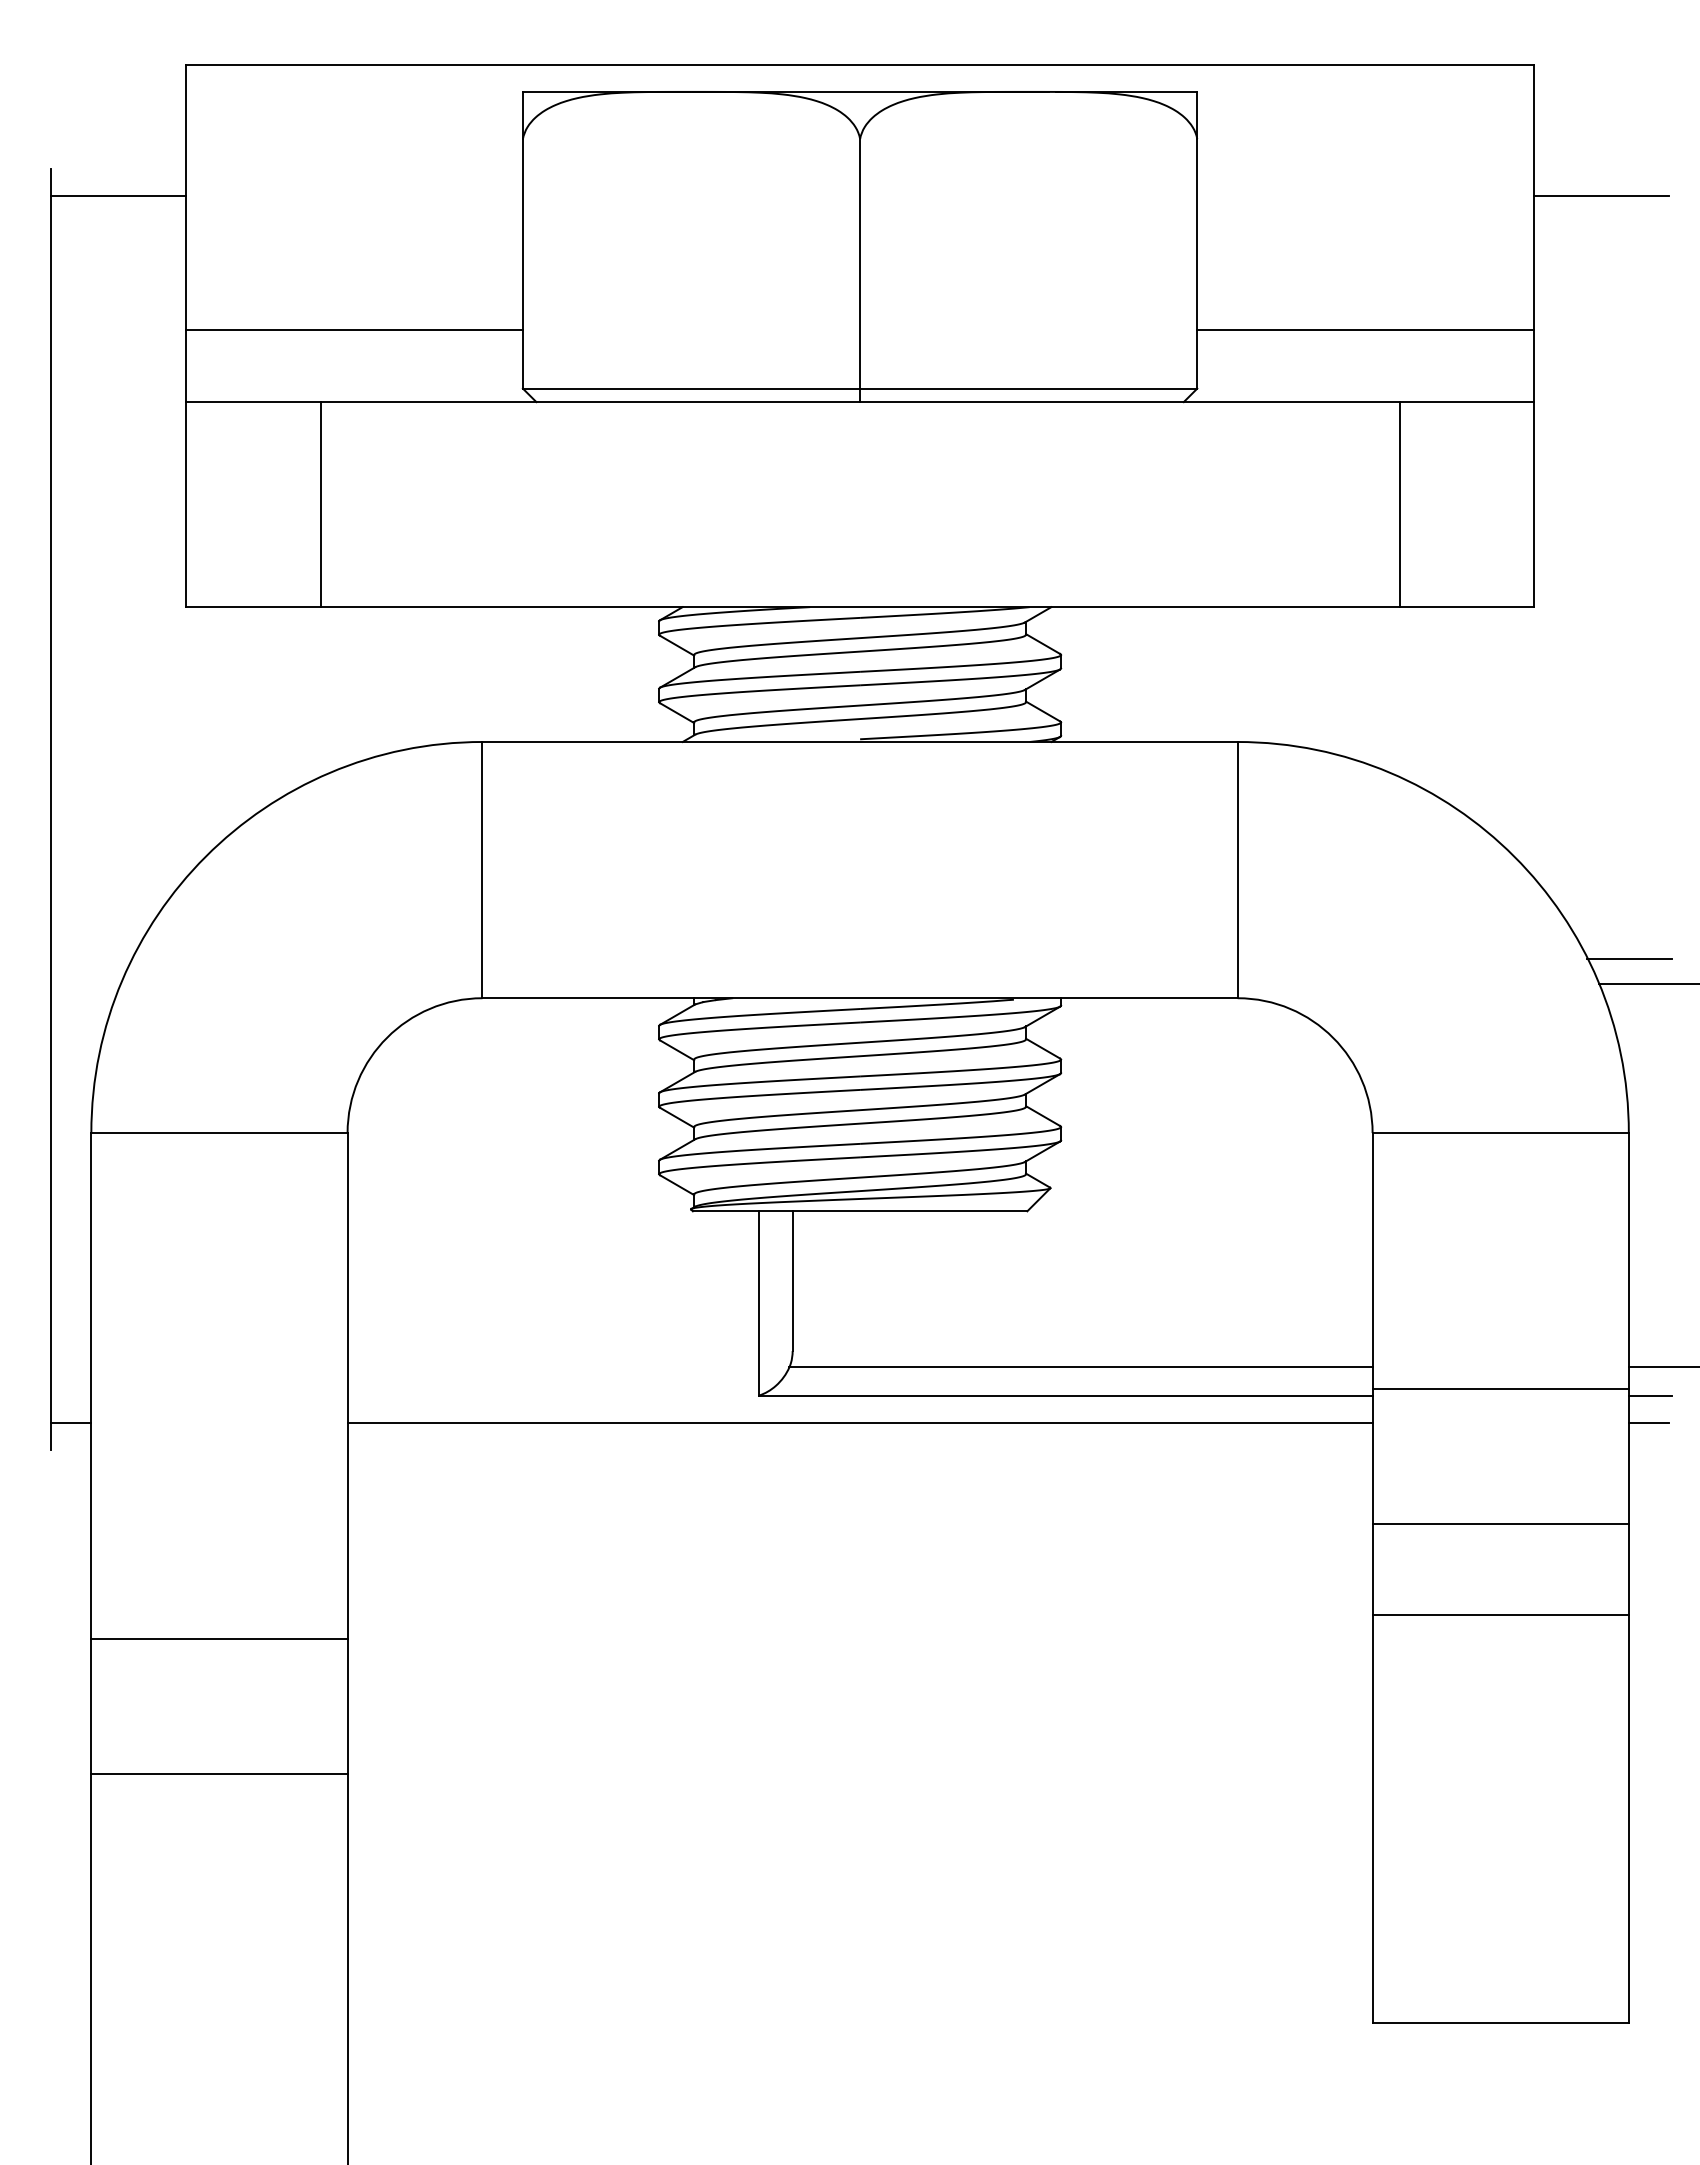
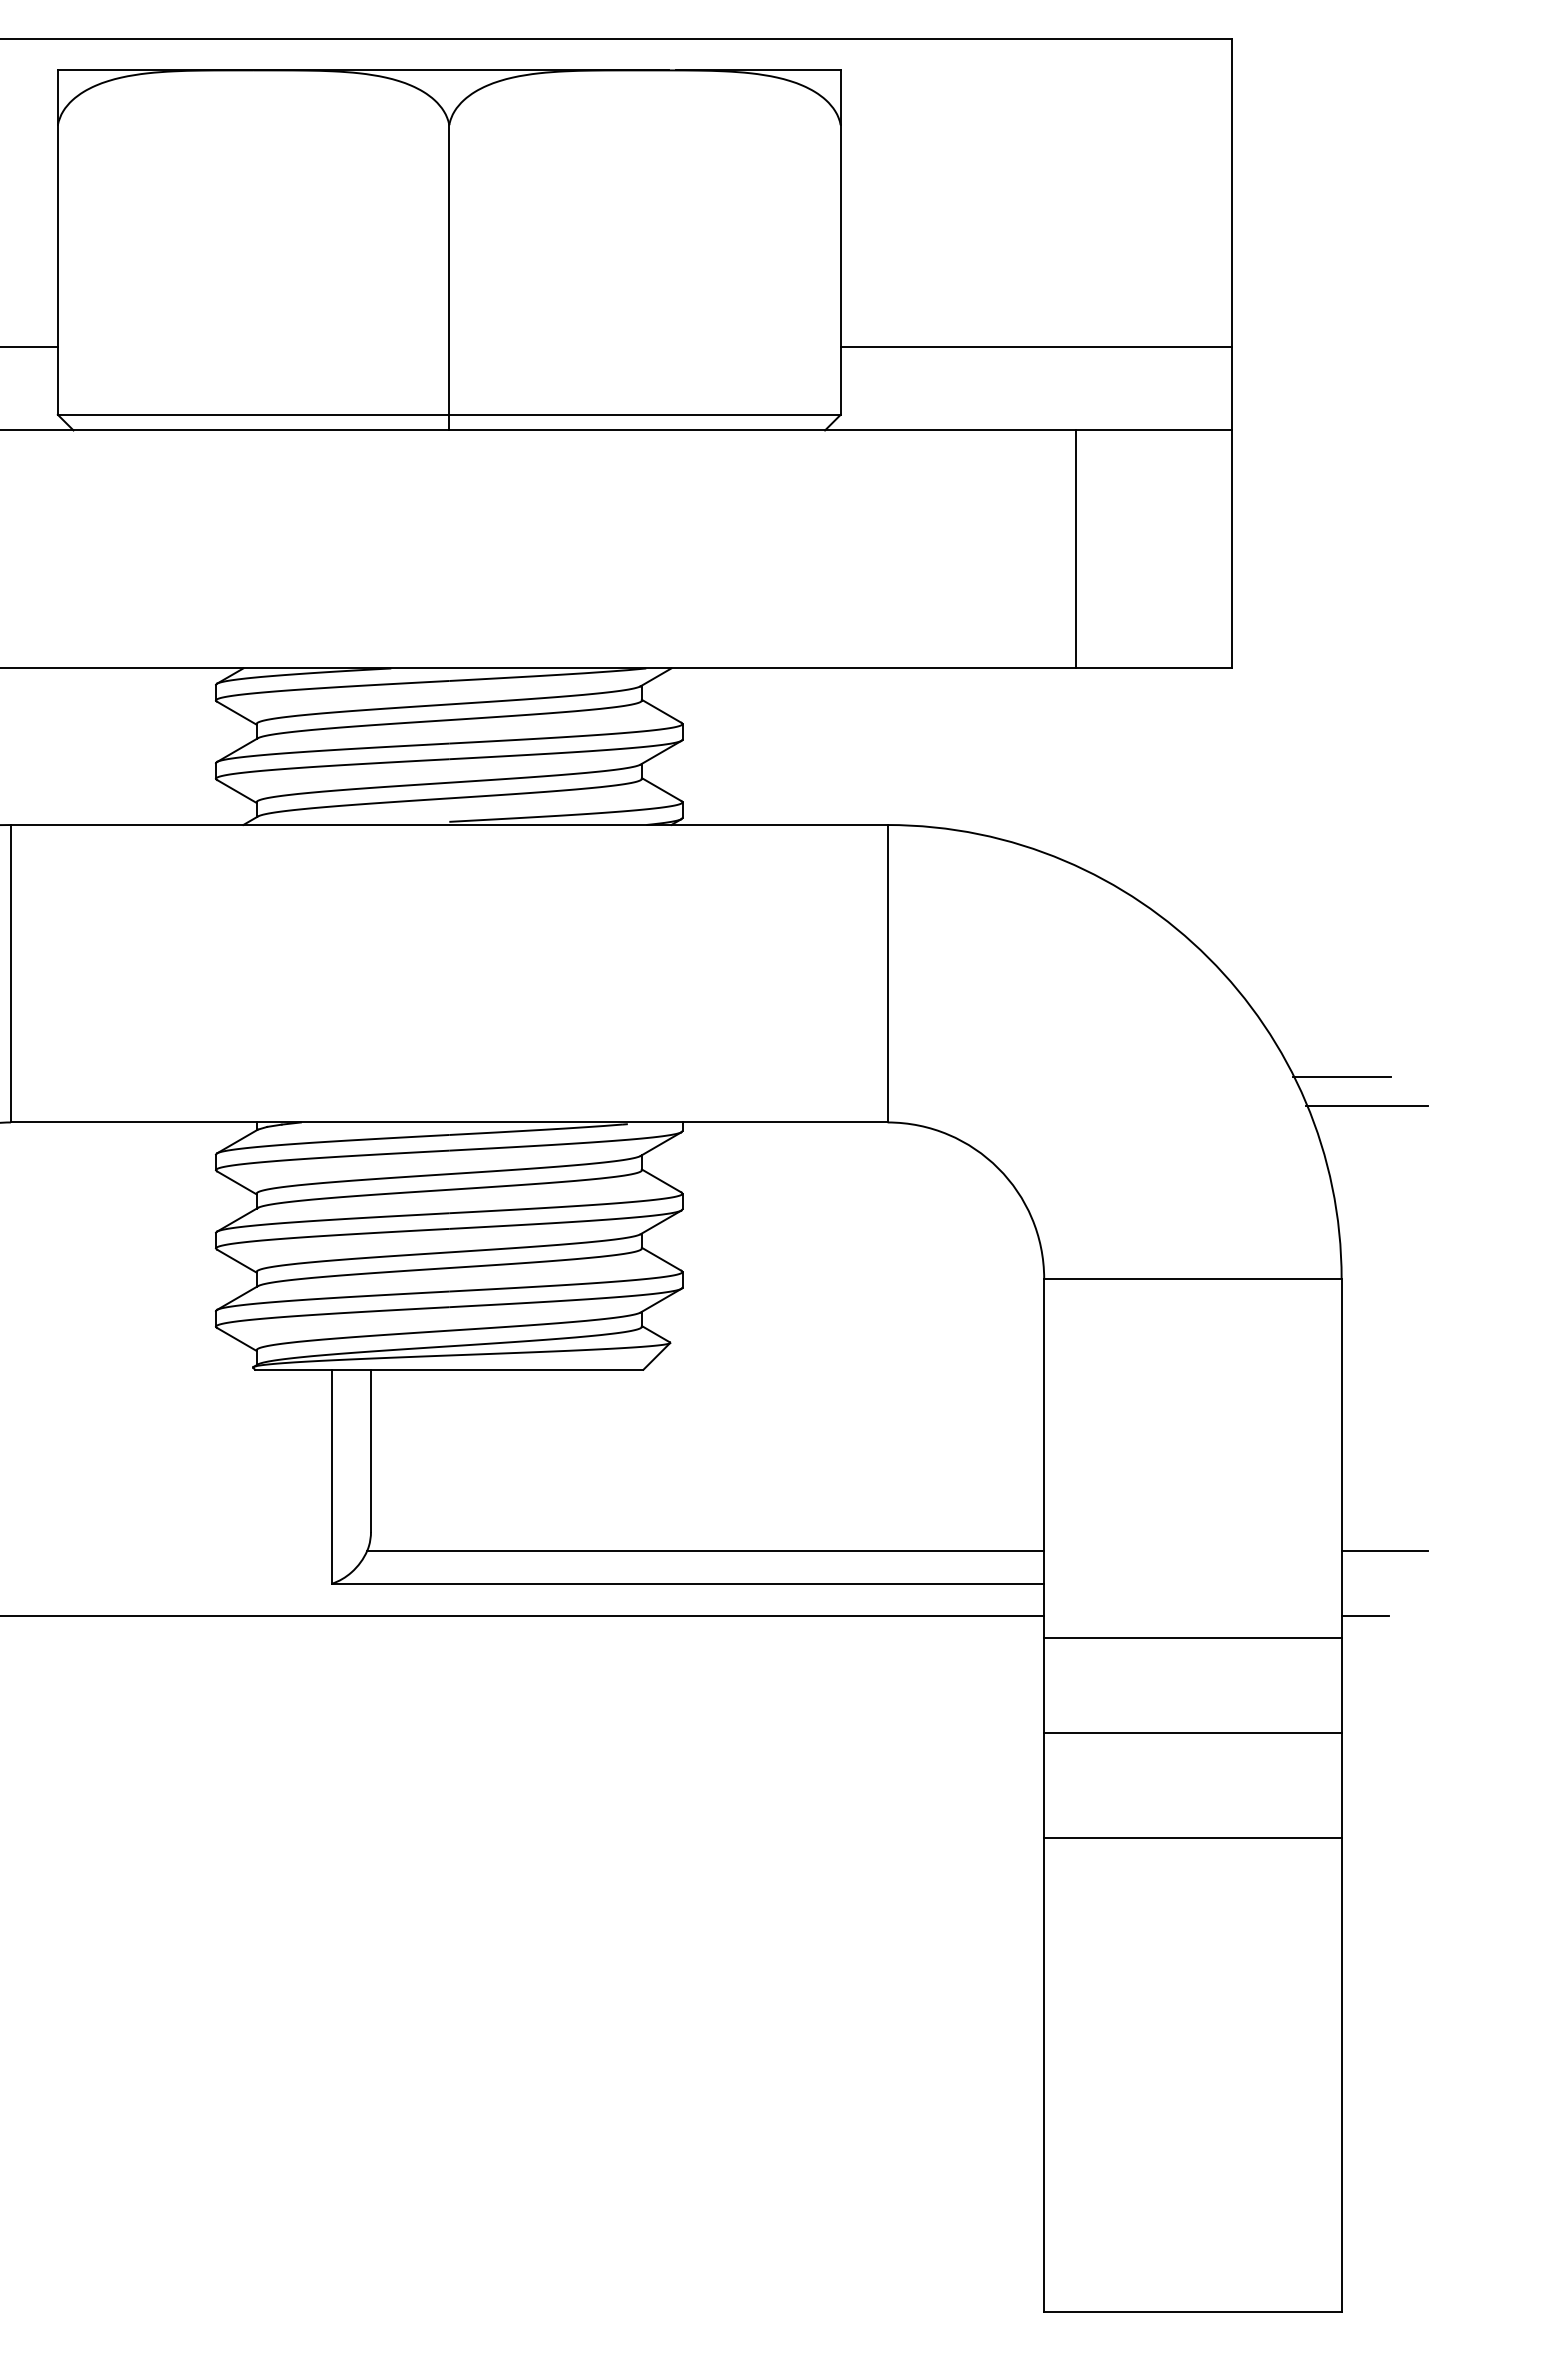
line: (1601, 195) -> (1309, 190), removed
line: (1500, 1389) -> (1192, 1638), moved
line: (1649, 1395) -> (1365, 1583), removed

